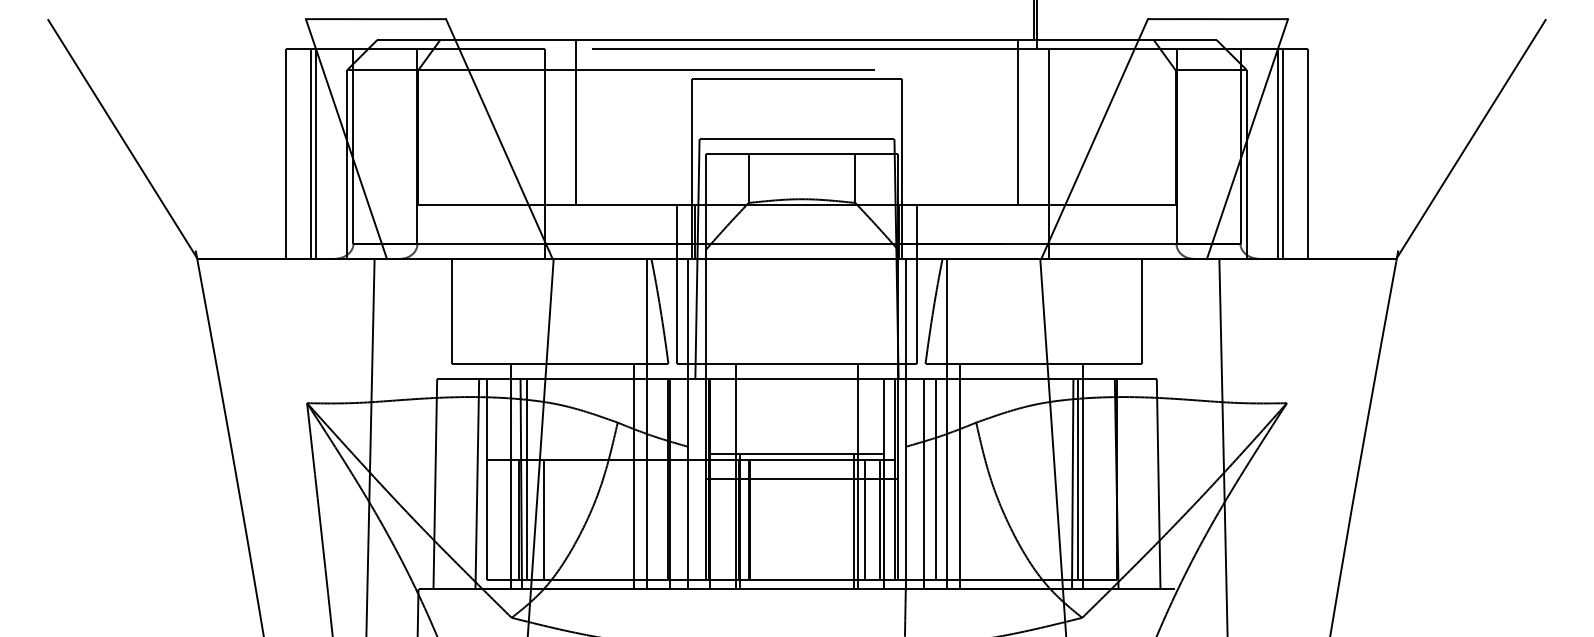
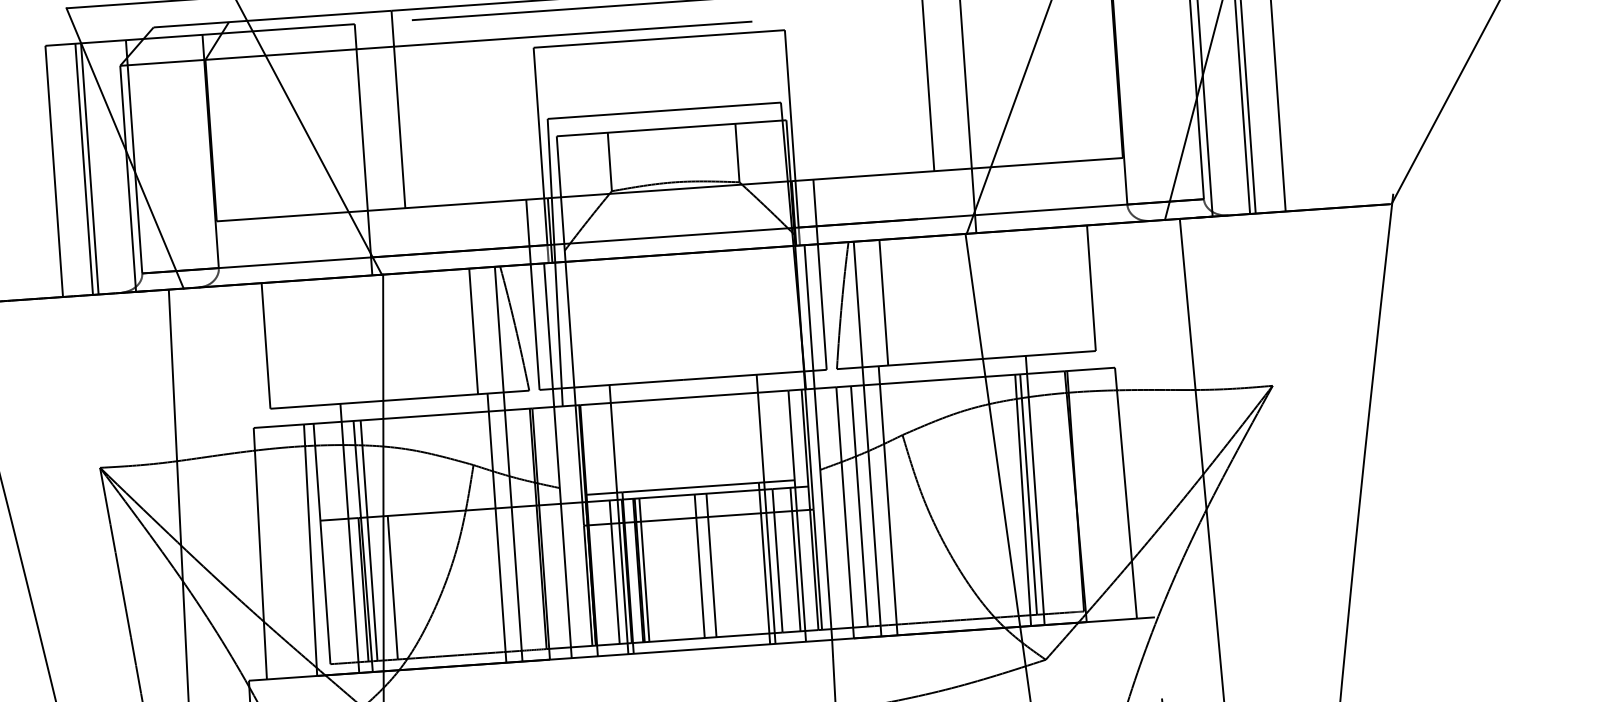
line: (625, 311) -> (473, 331), added
line: (968, 311) -> (883, 302), added
line: (728, 519) -> (614, 571), added
line: (753, 519) -> (644, 569), added
line: (799, 519) -> (699, 565), added
line: (809, 519) -> (711, 564), added

